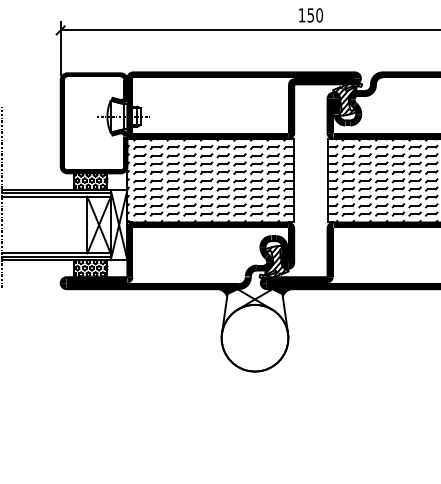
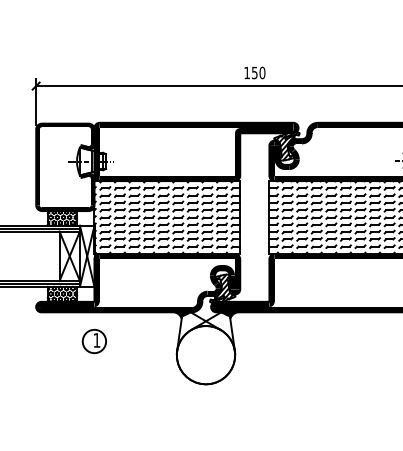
part: (126, 322) -> (93, 341), added

